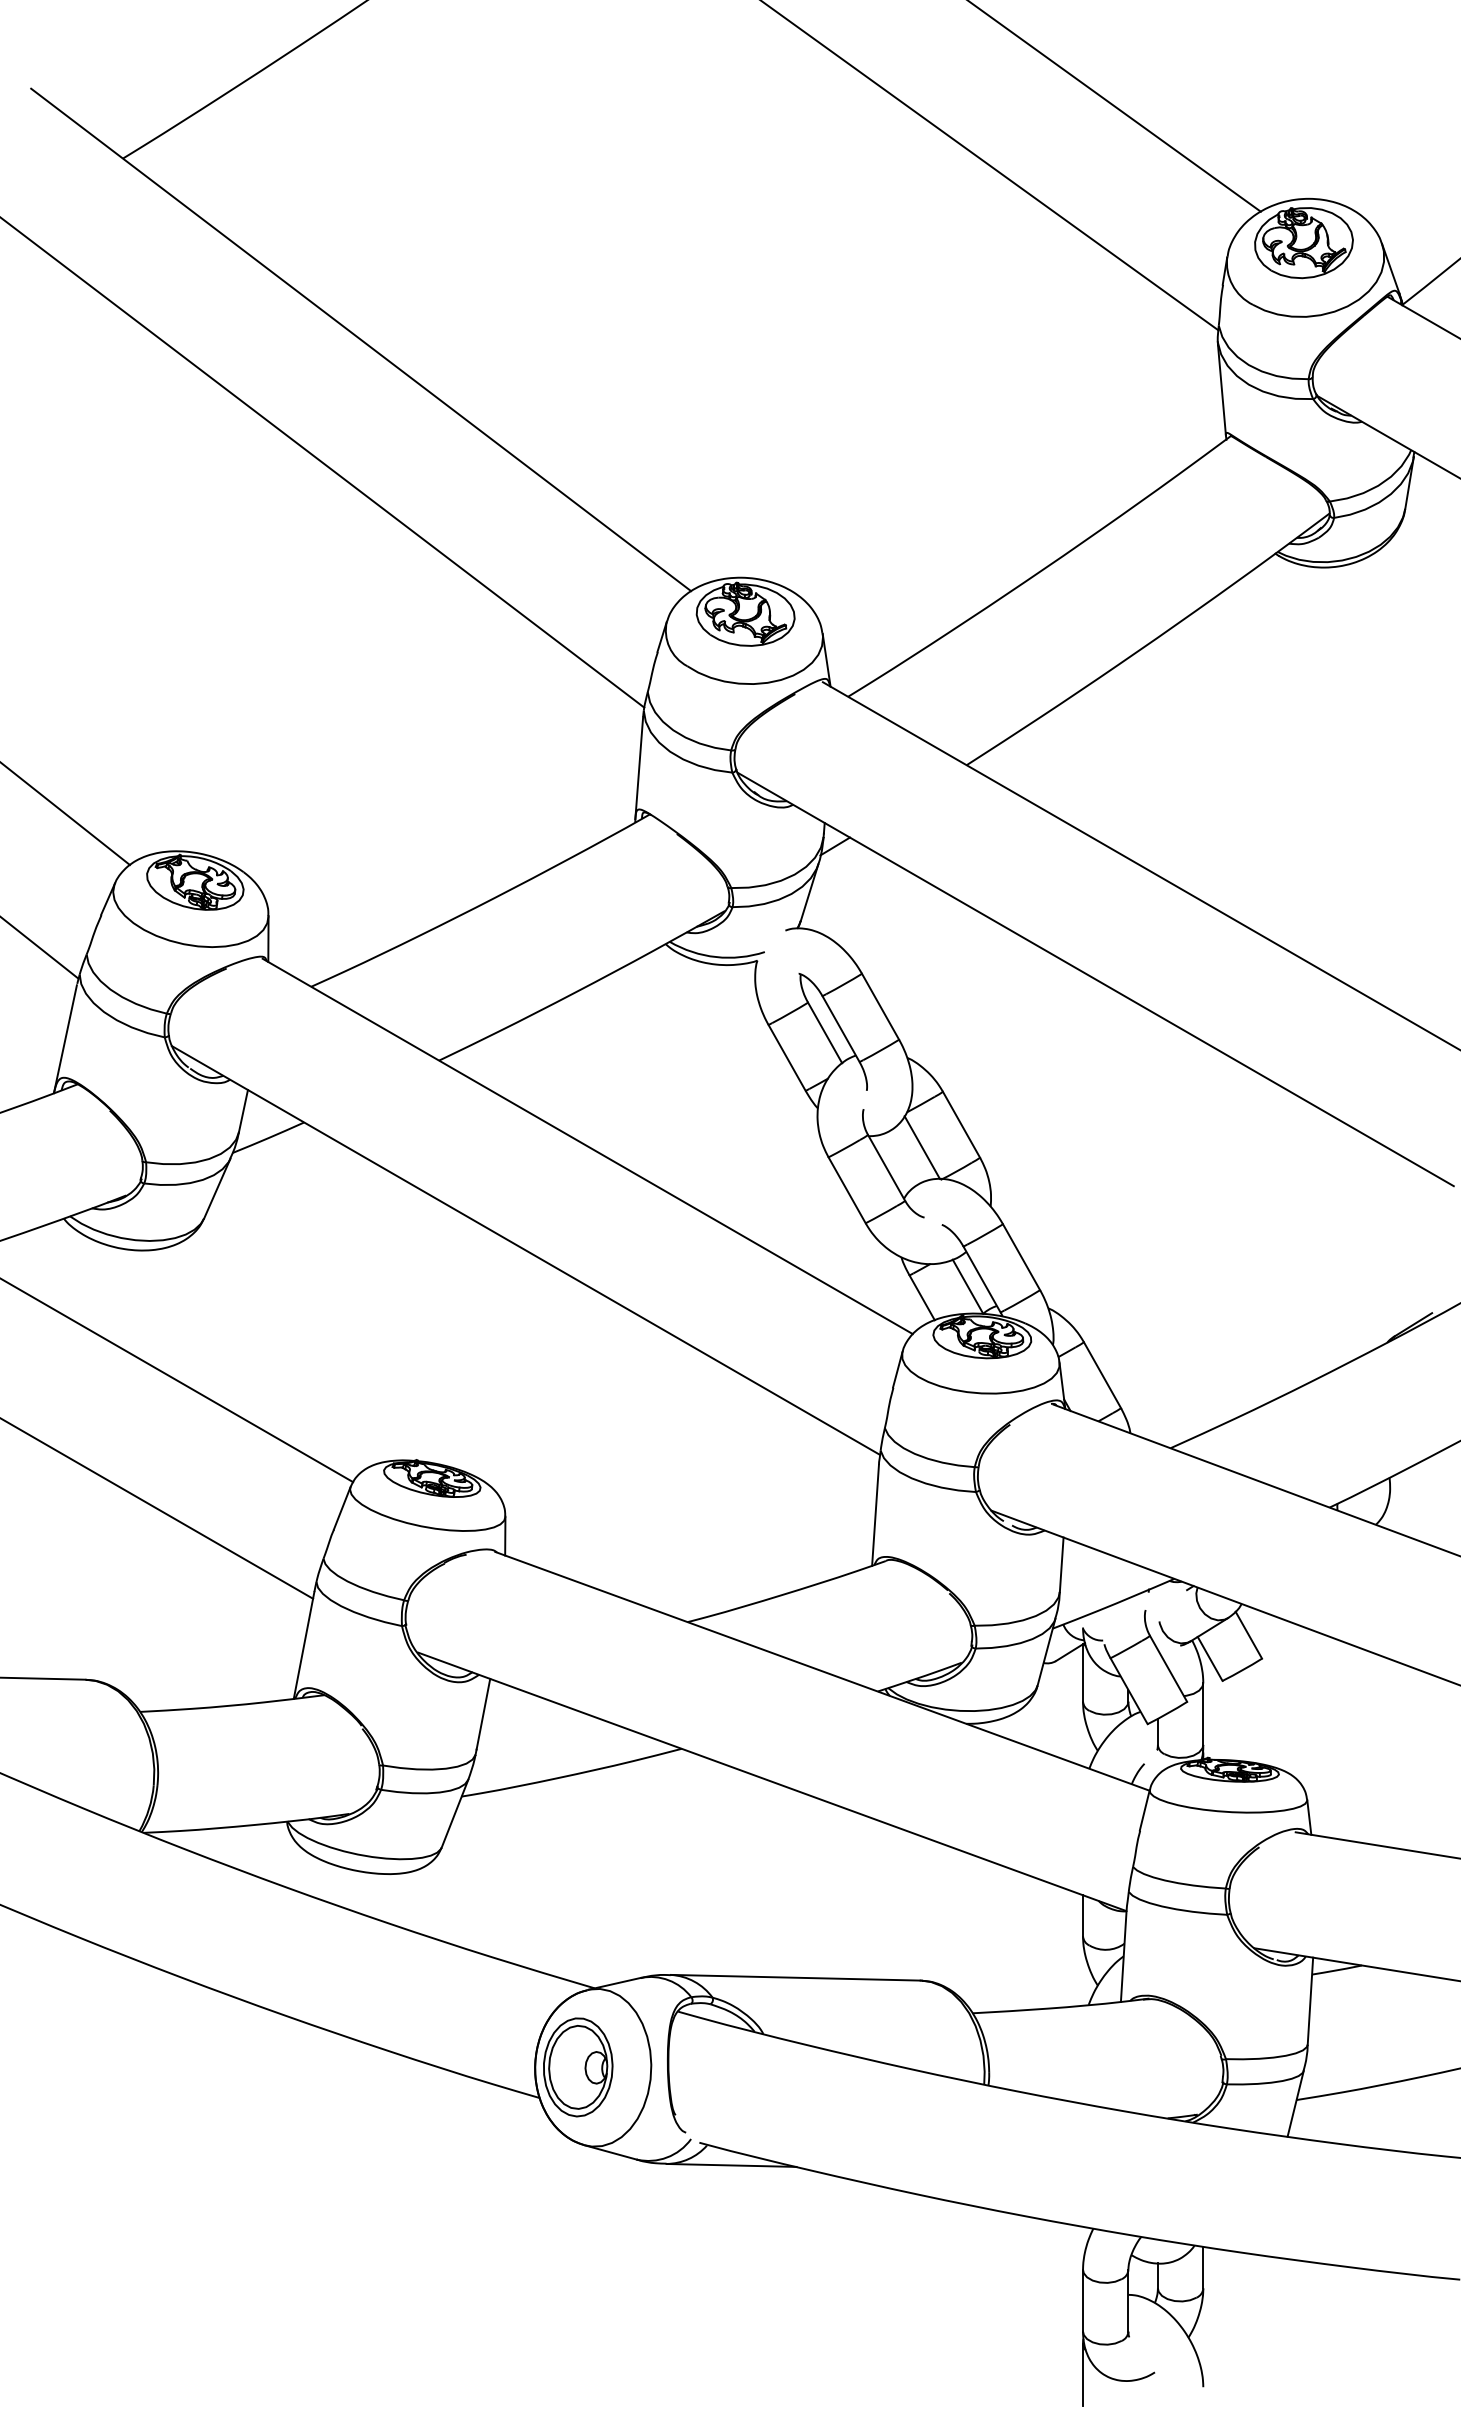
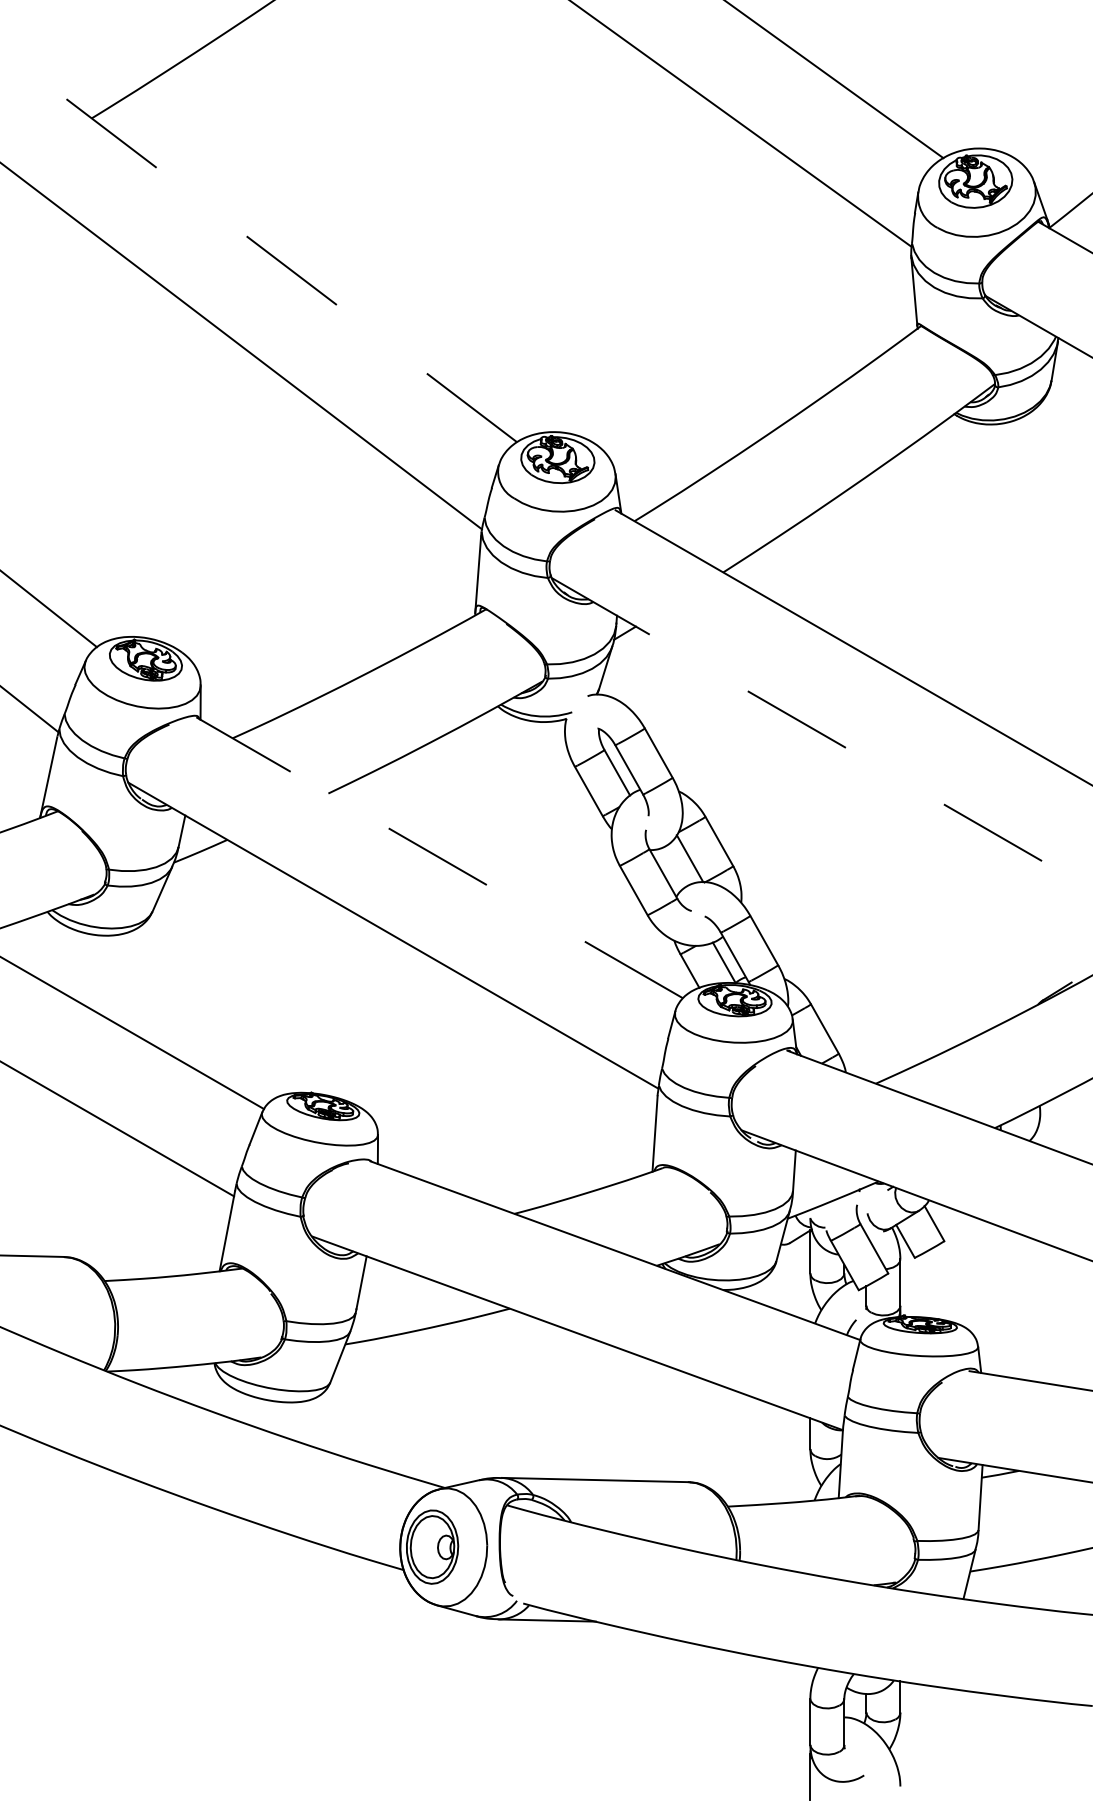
line: (361, 339) -> (270, 253), solid -> dashed
line: (1095, 979) -> (819, 732), solid -> dashed
line: (587, 1146) -> (439, 857), solid -> dashed

